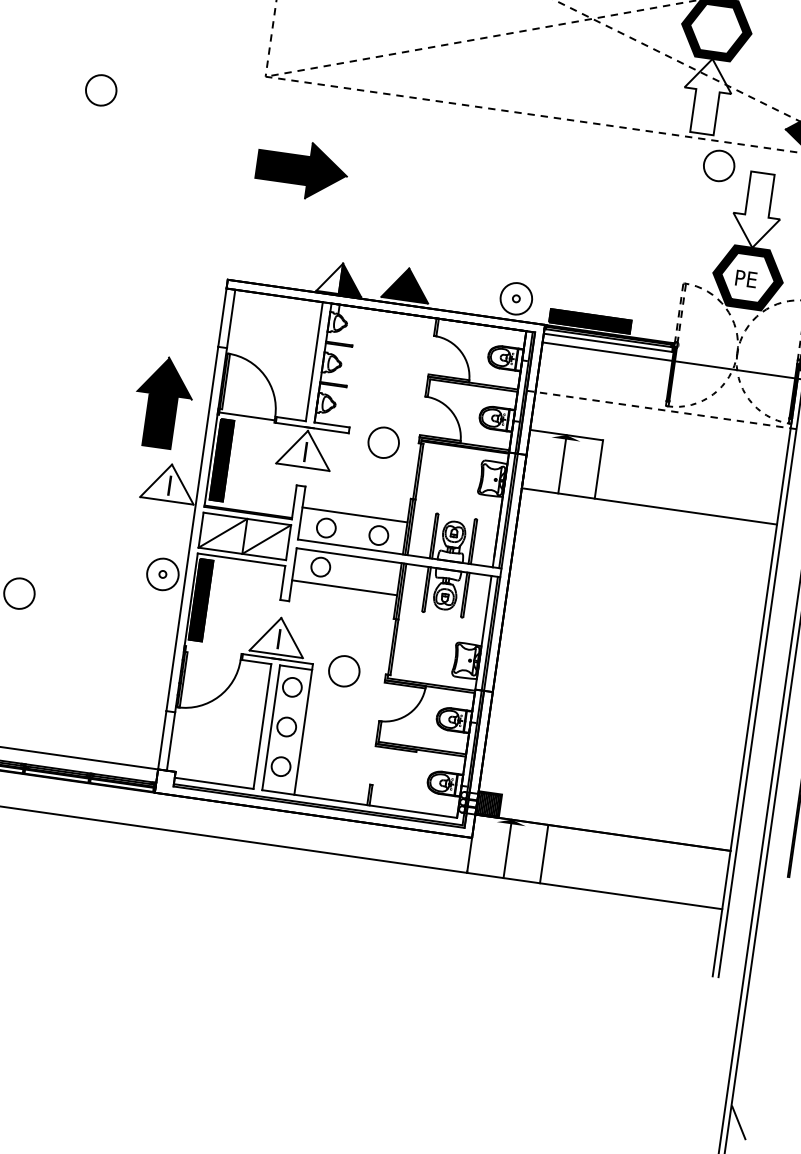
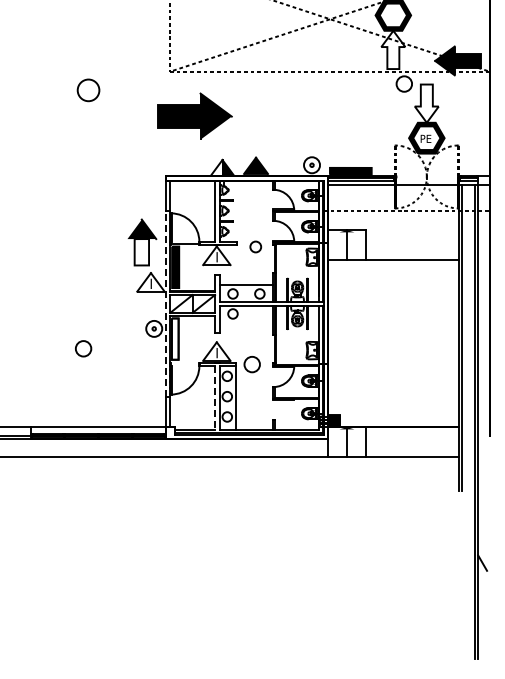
circle: (101, 88) -> (88, 89), size x1.4
part: (303, 167) -> (195, 114), size x1.6
fill: (159, 421) -> (141, 252), removed
circle: (383, 441) -> (255, 246), size x0.7
line: (191, 527) -> (165, 303), solid -> dashed
line: (344, 587) -> (246, 322), removed
fill: (199, 598) -> (174, 338), removed
line: (263, 727) -> (215, 398), solid -> dashed

